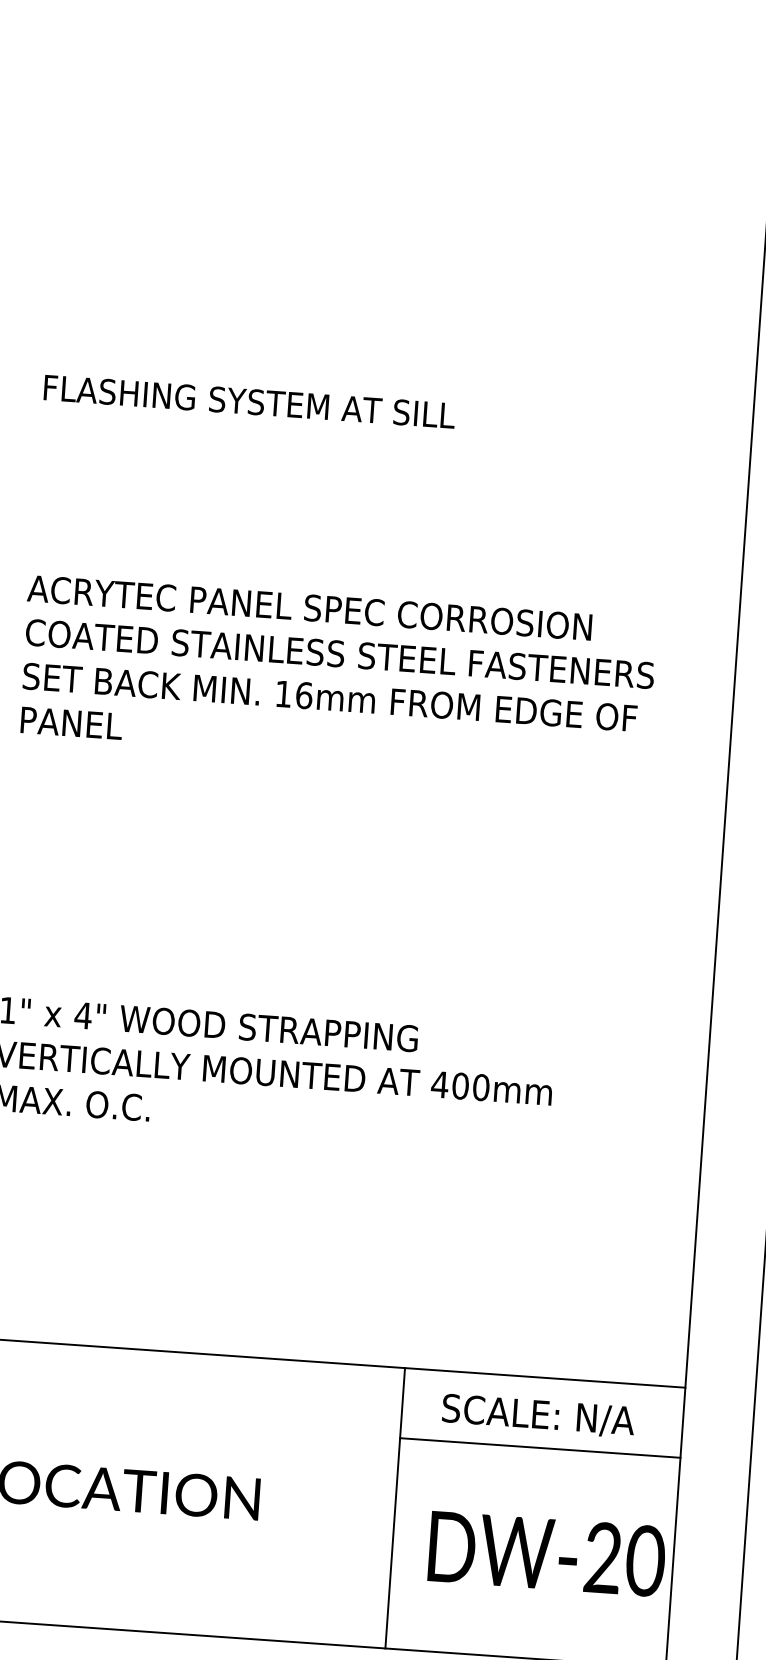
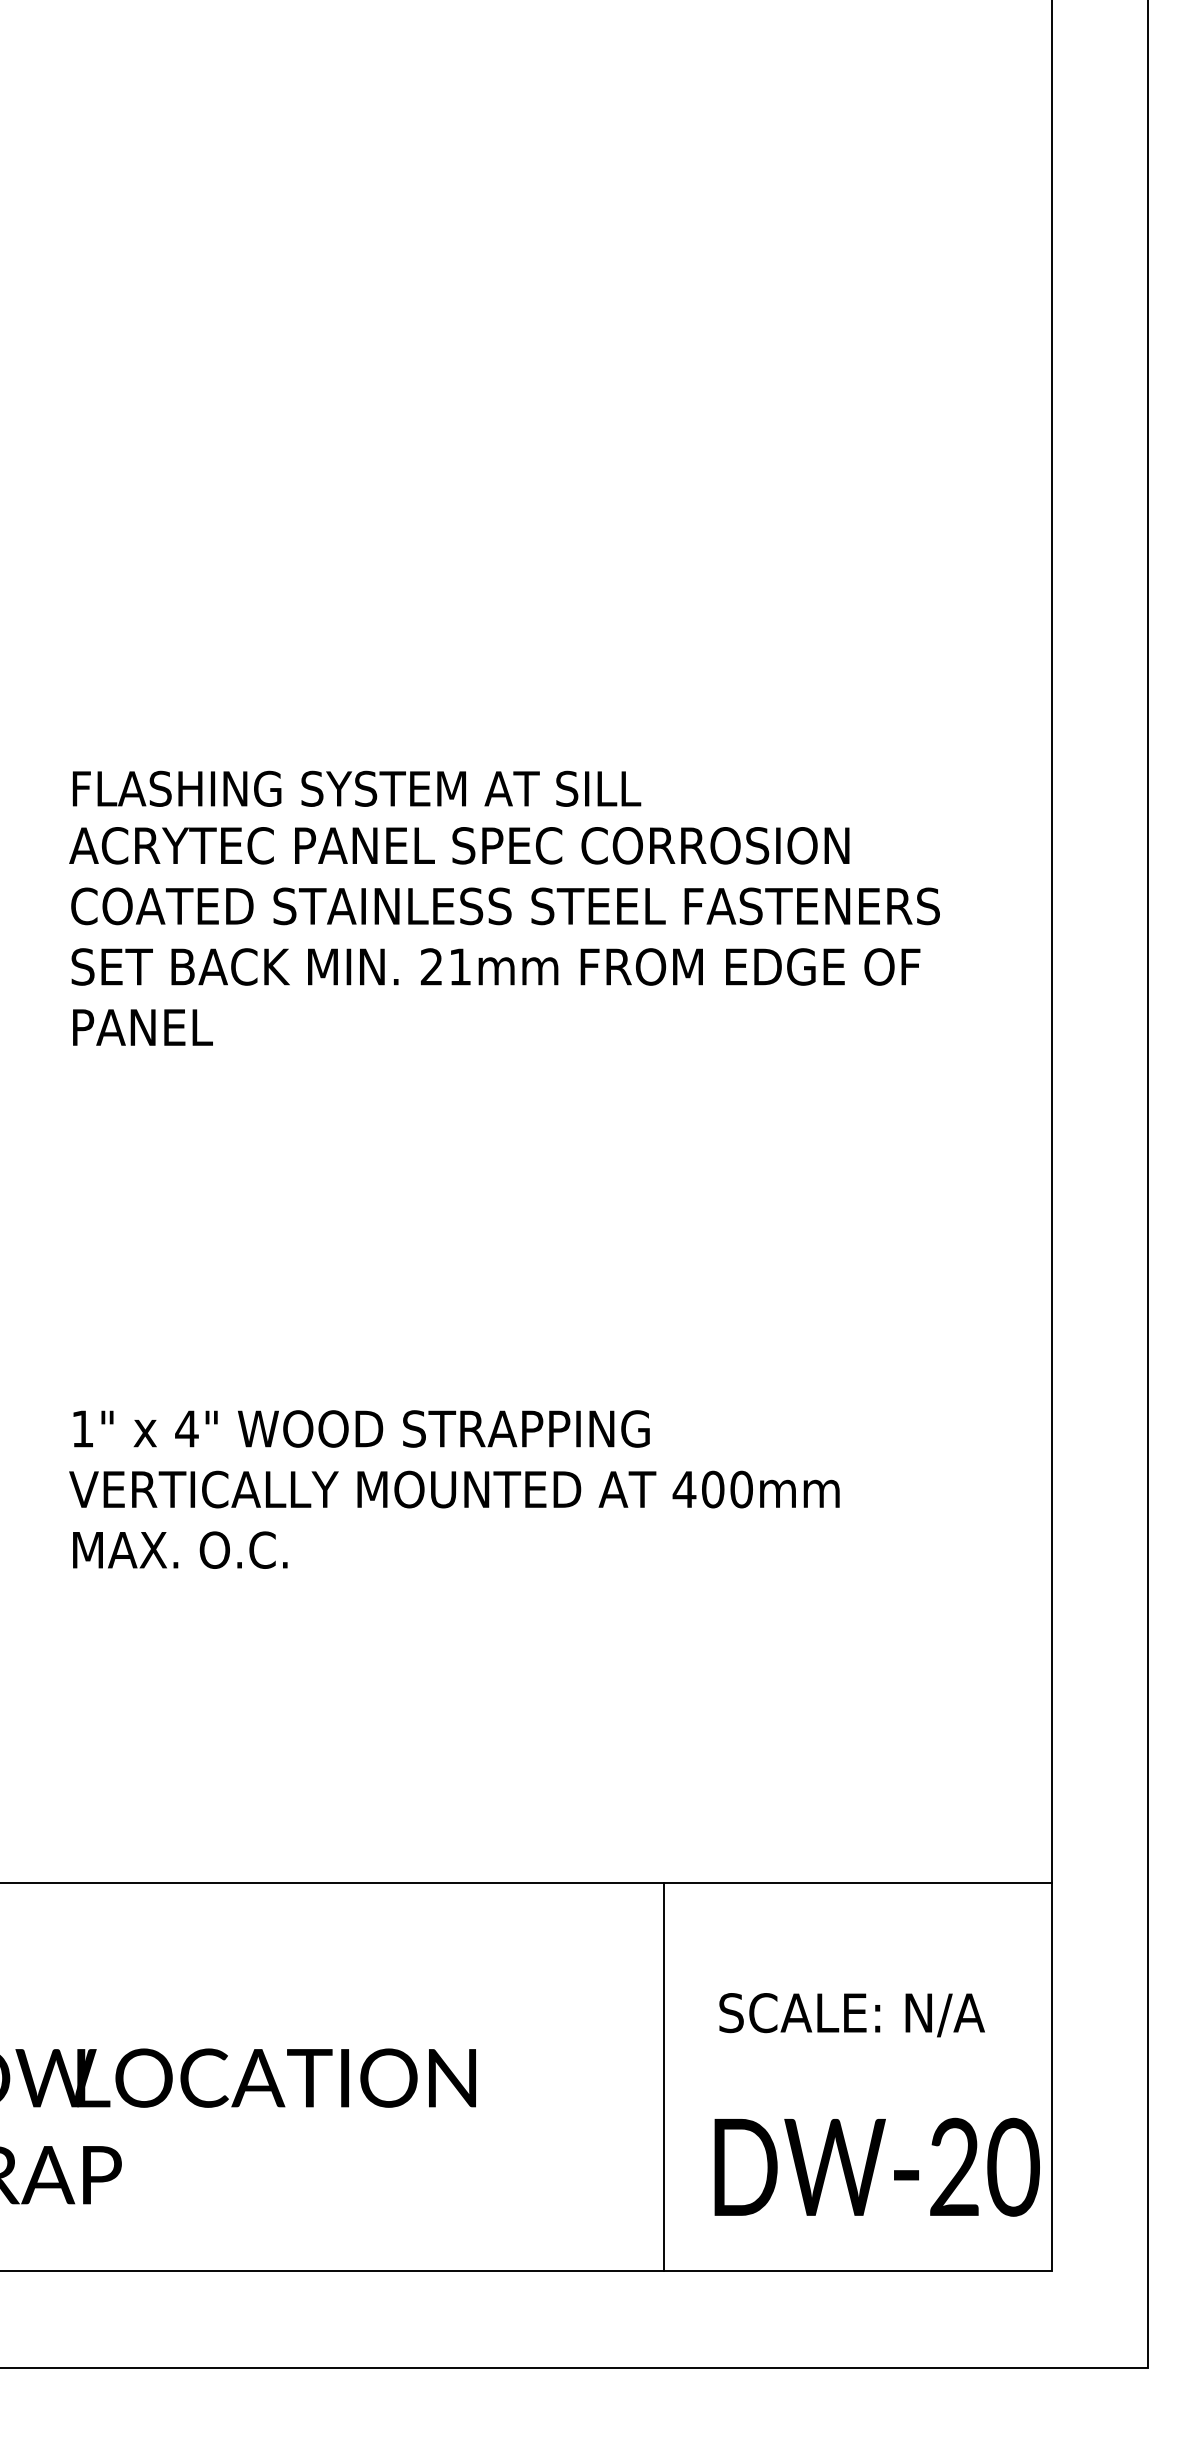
text: (250, 401) -> (357, 788), moved
text: (293, 694) -> (445, 966), 16mm -> 21mm
text: (538, 1416) -> (851, 2015), moved
line: (540, 1447) -> (857, 1979), removed
text: (546, 1553) -> (876, 2166), moved

